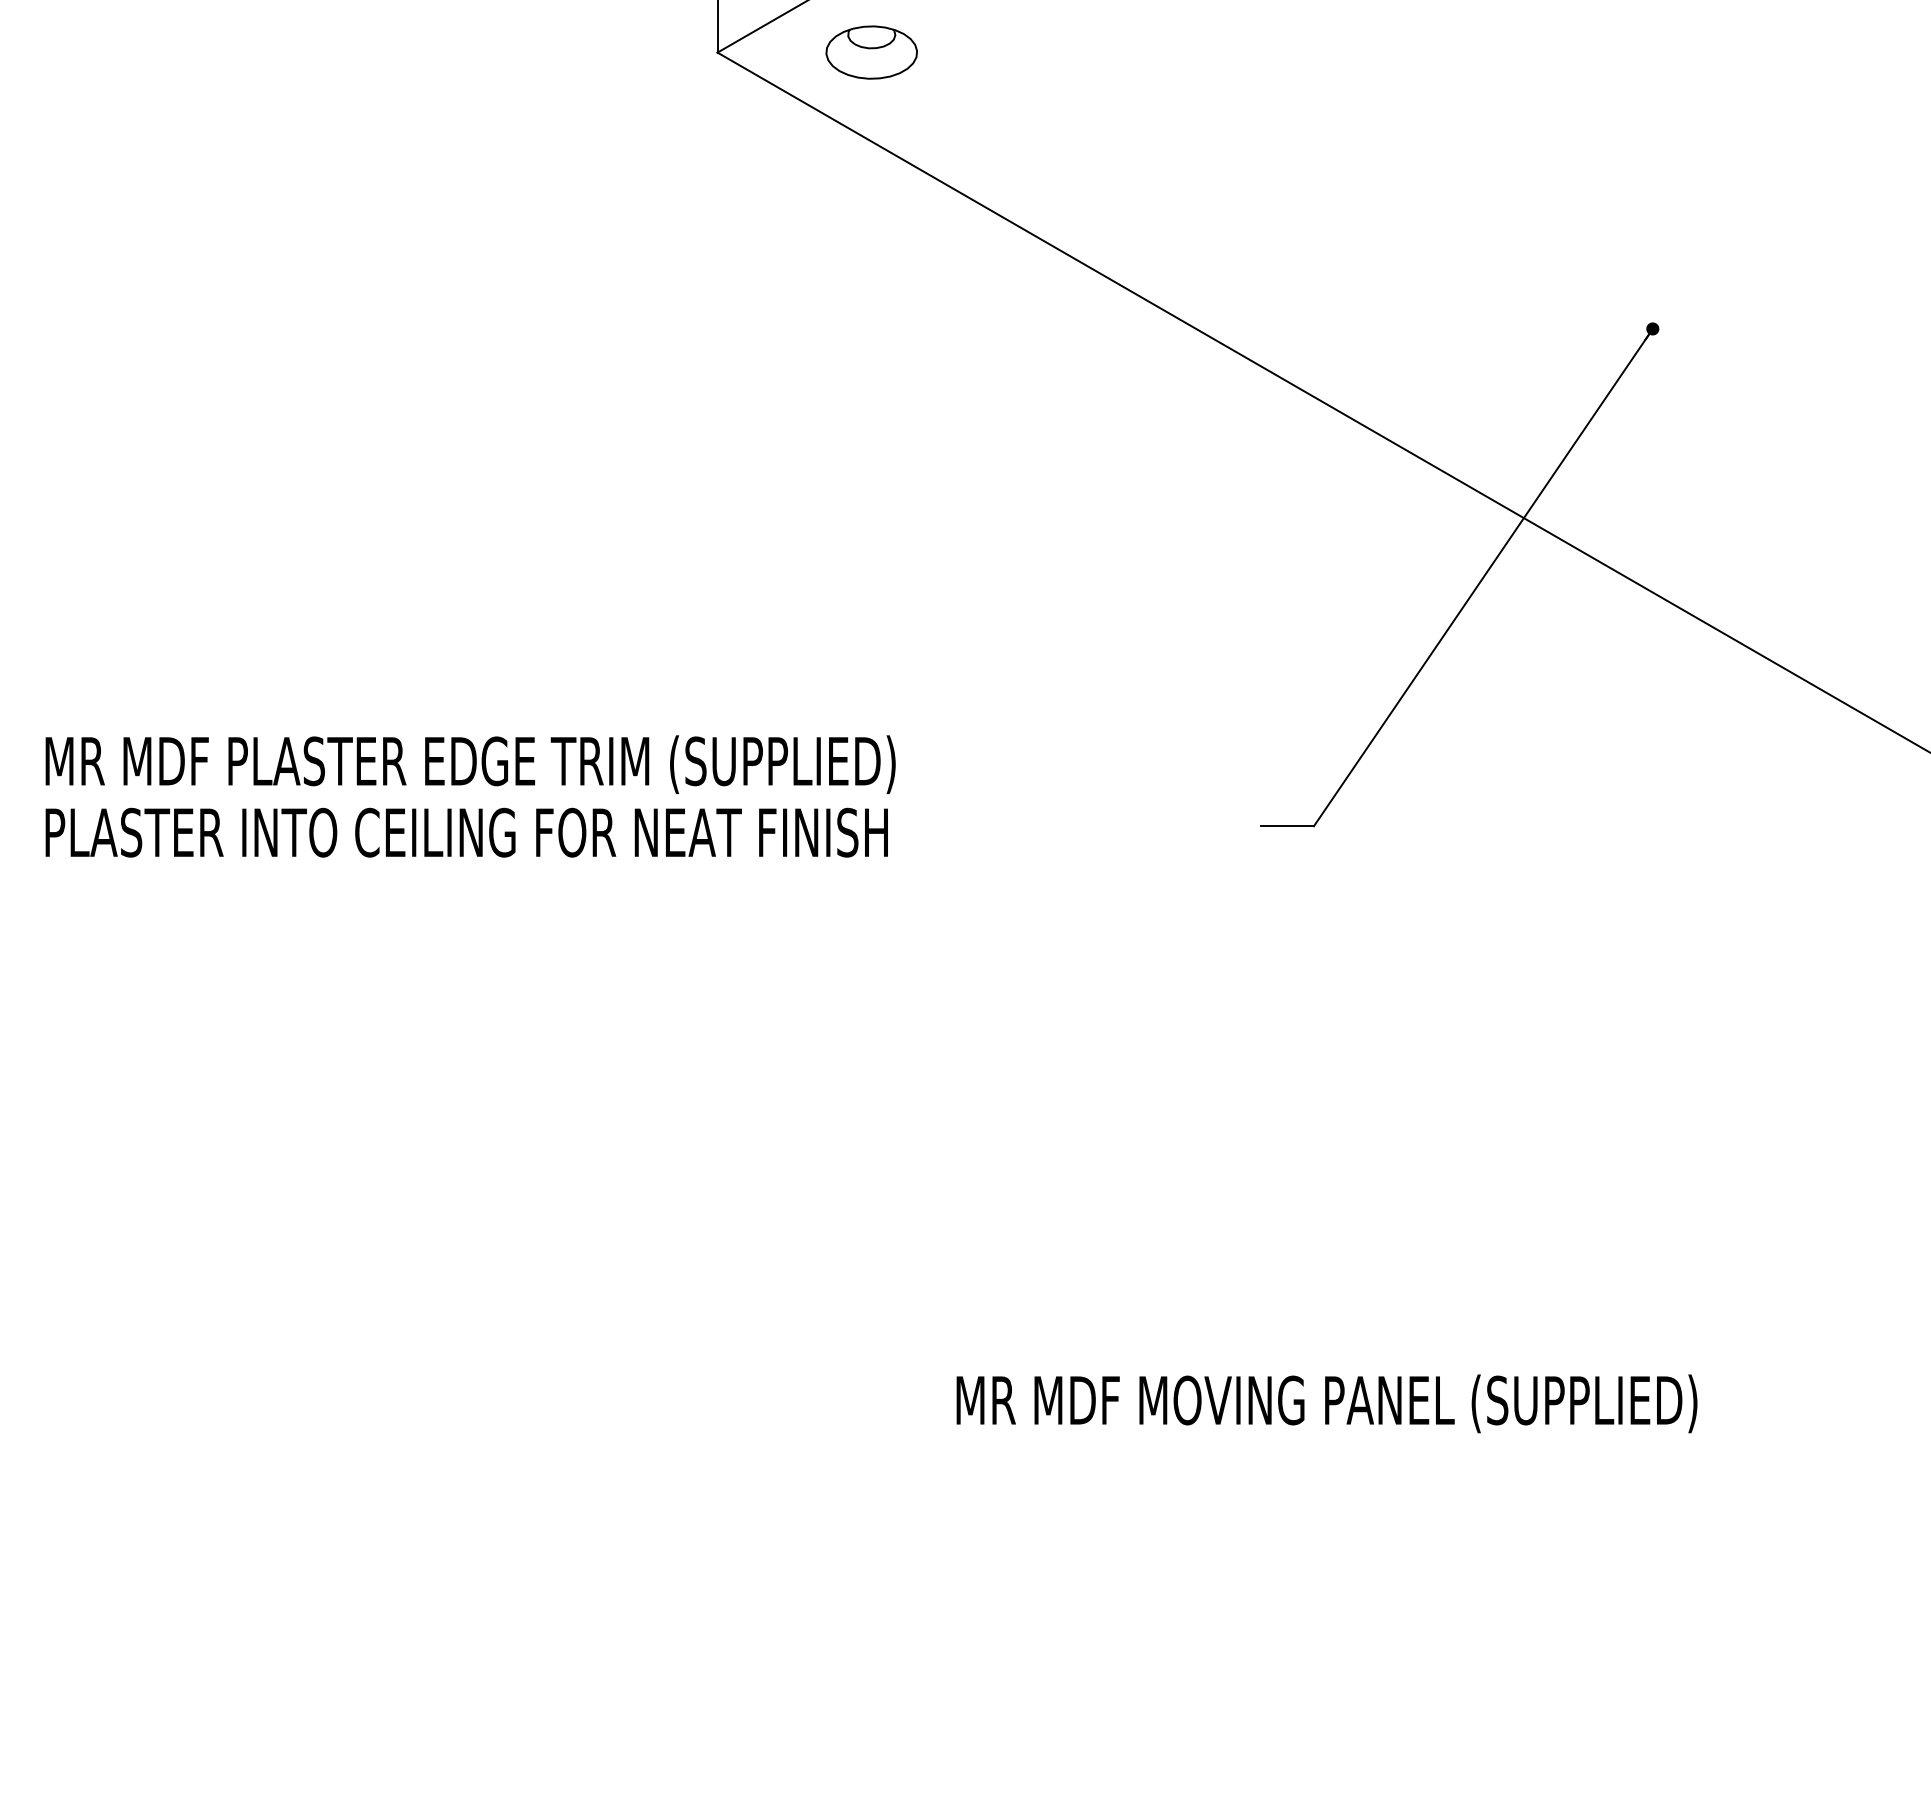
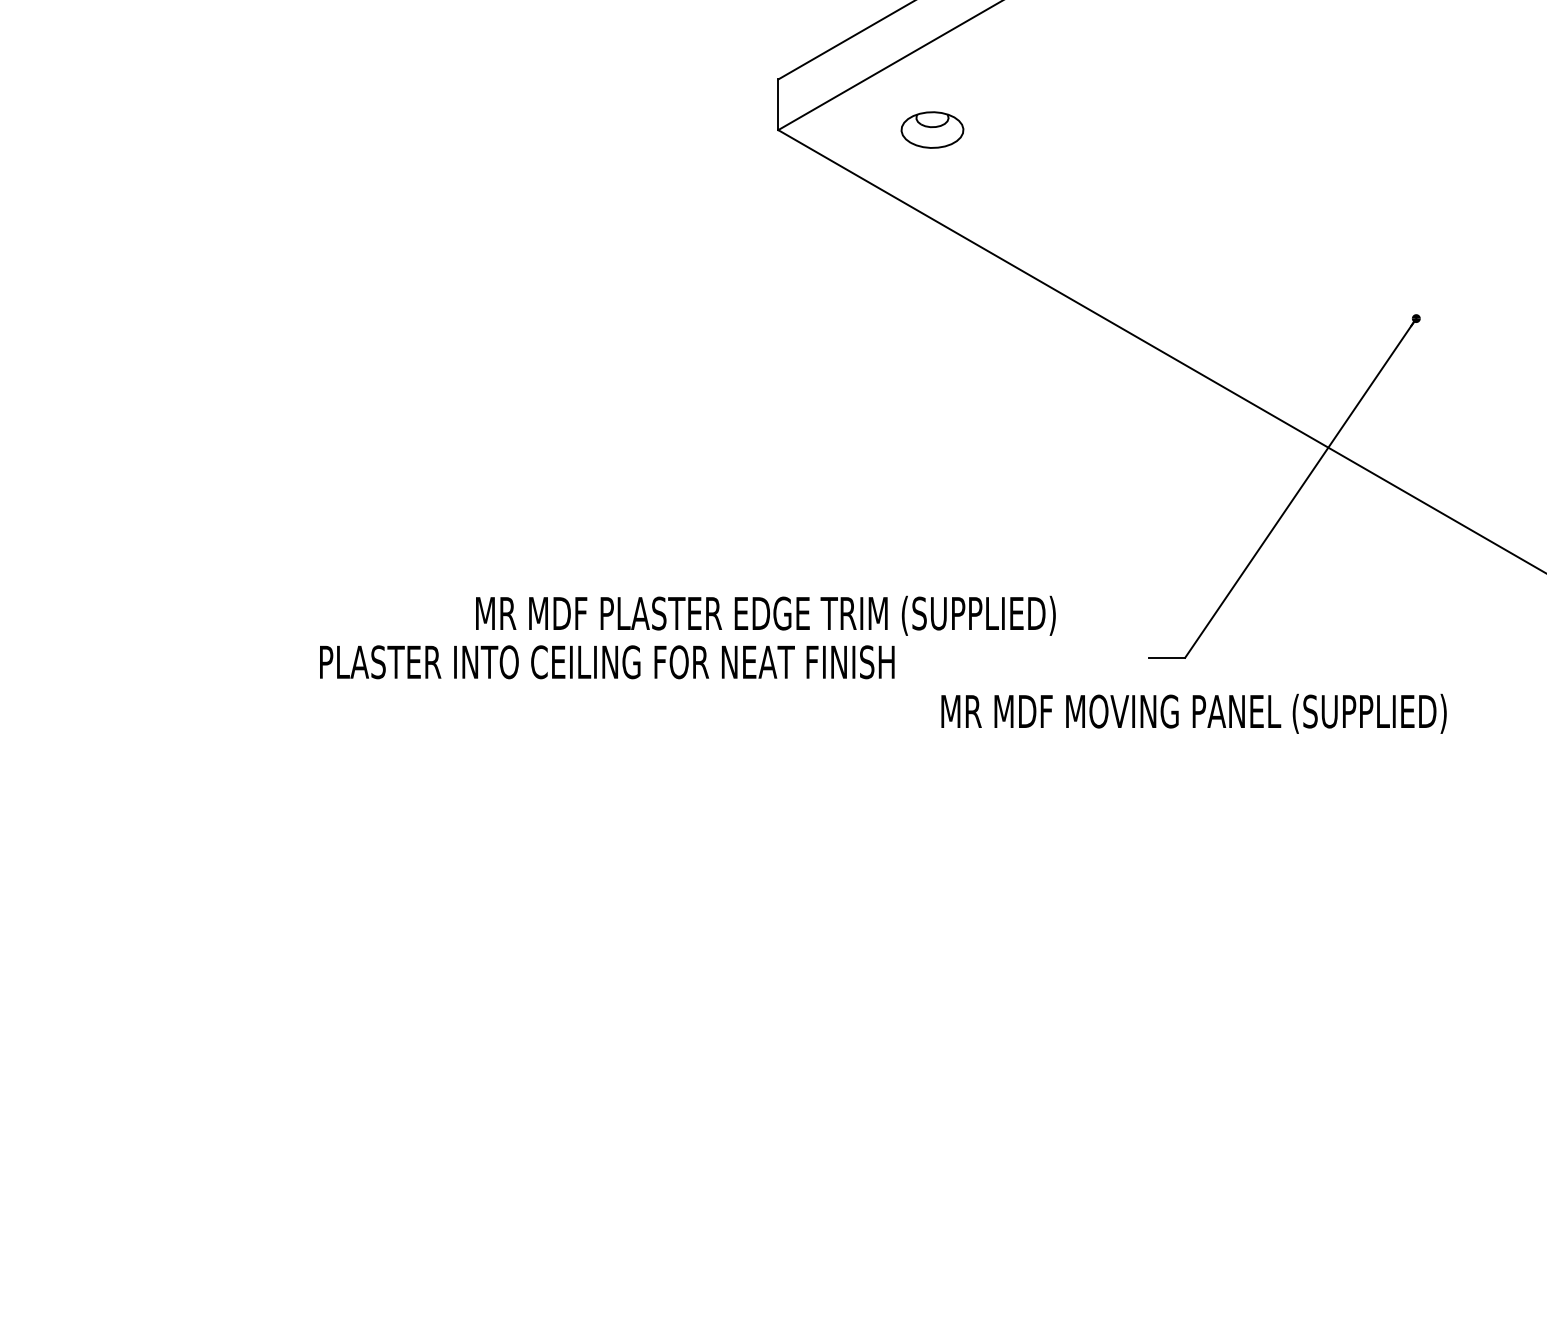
part: (871, 51) -> (932, 129), moved
text: (470, 764) -> (765, 615), moved
text: (1326, 1403) -> (1193, 713), moved

